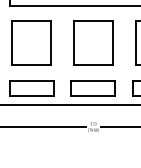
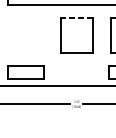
line: (92, 21) -> (76, 17), solid -> dashed
part: (31, 42) -> (26, 34), removed
part: (92, 88) -> (76, 72), removed

